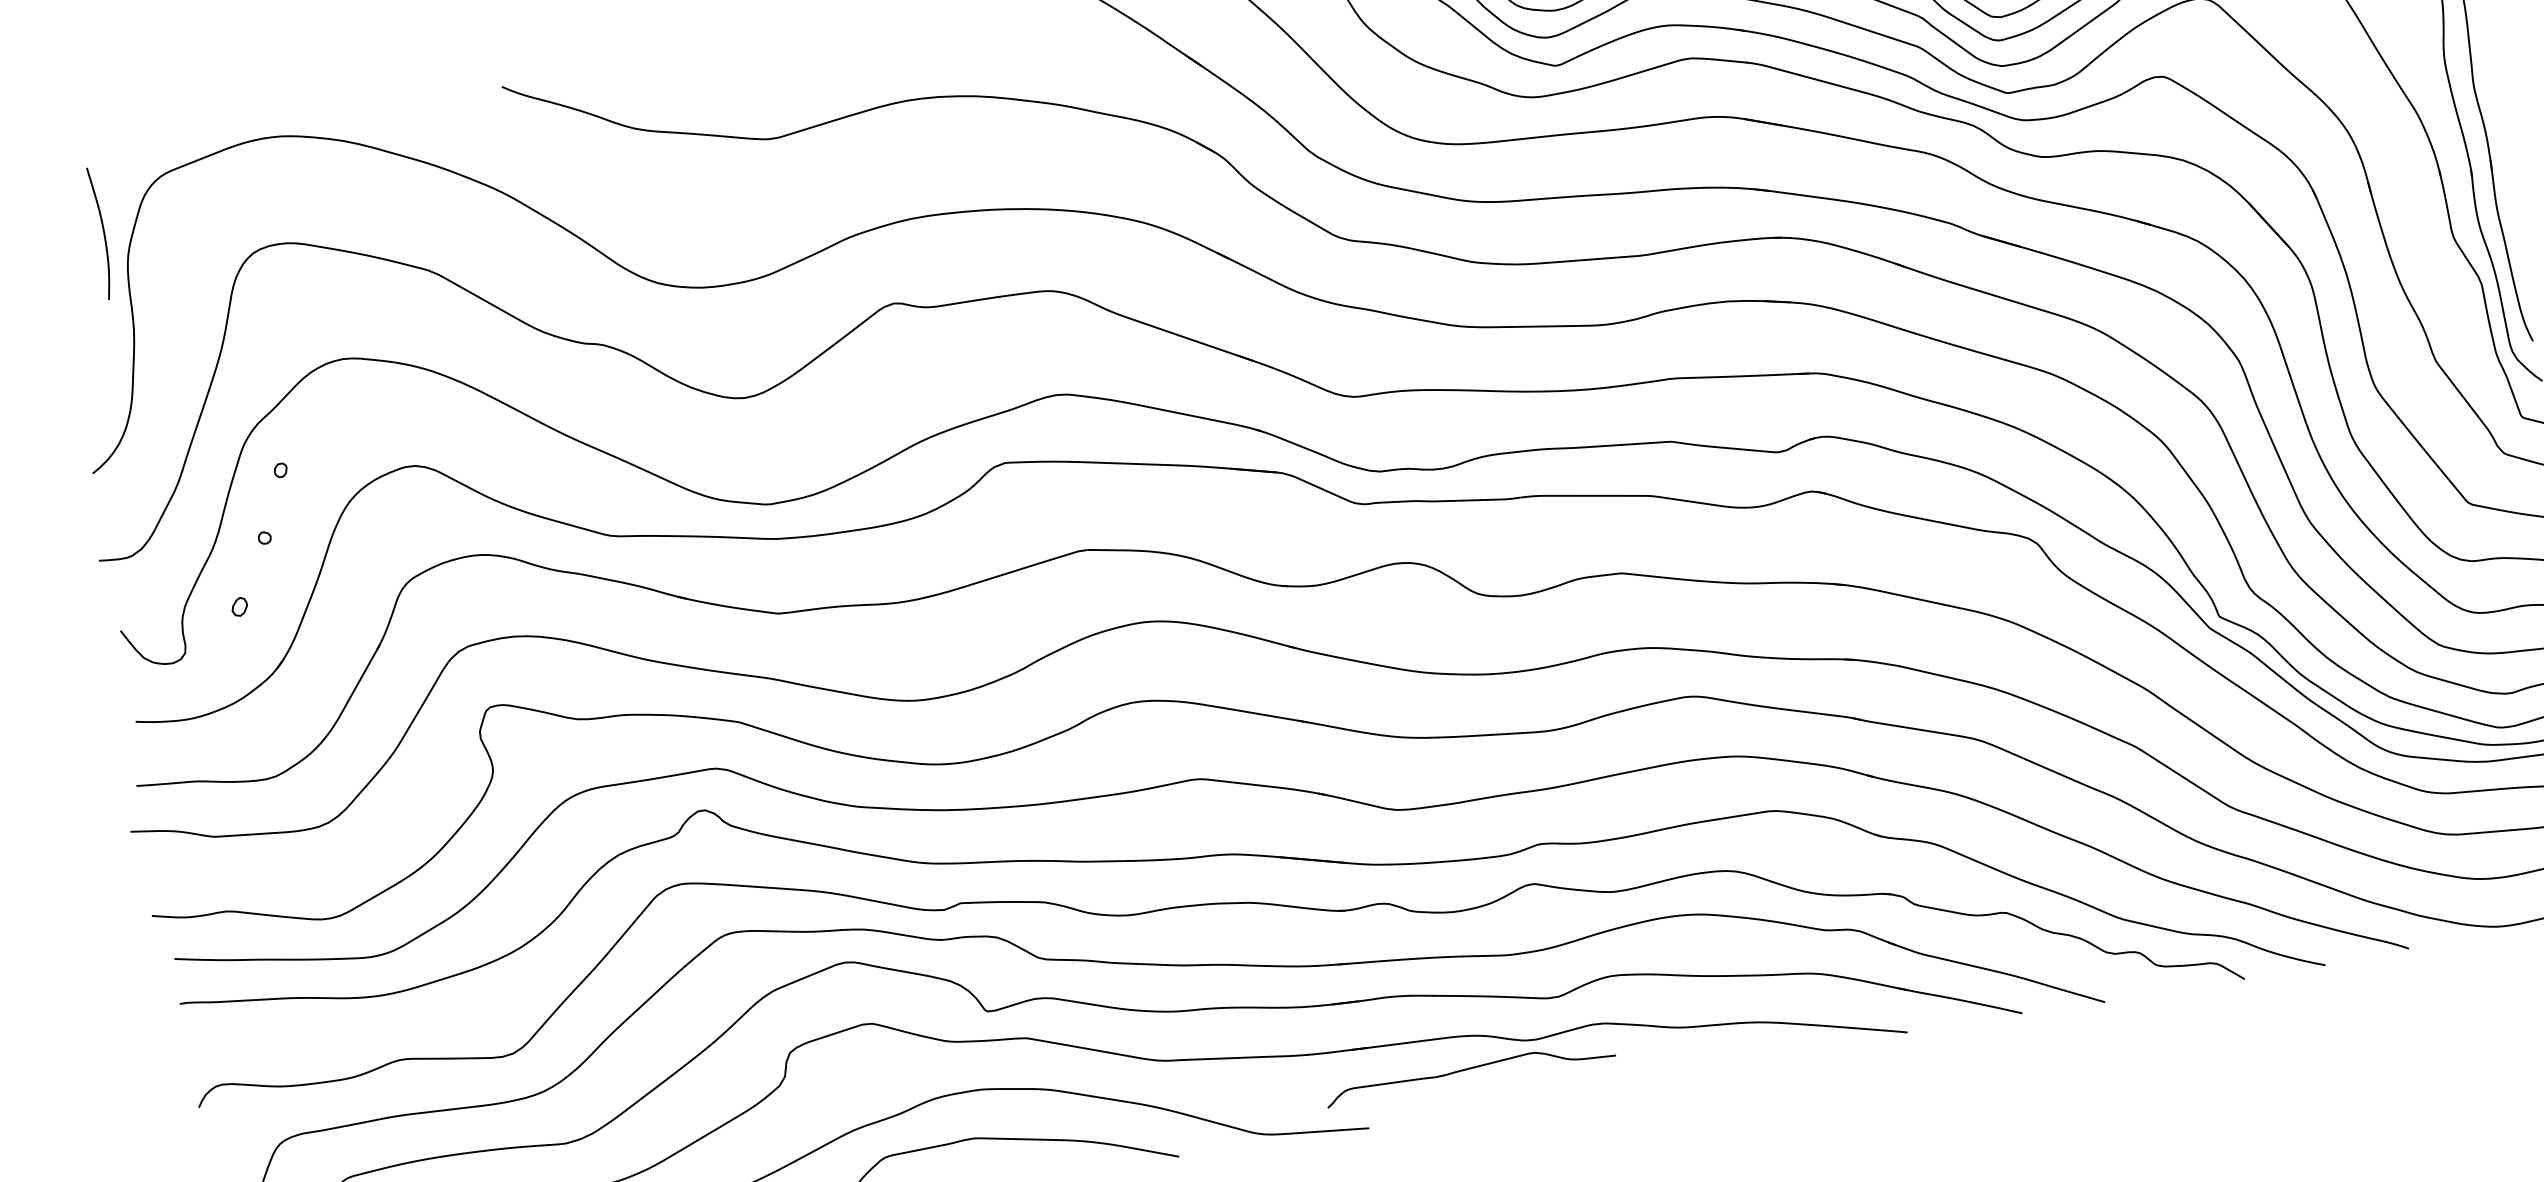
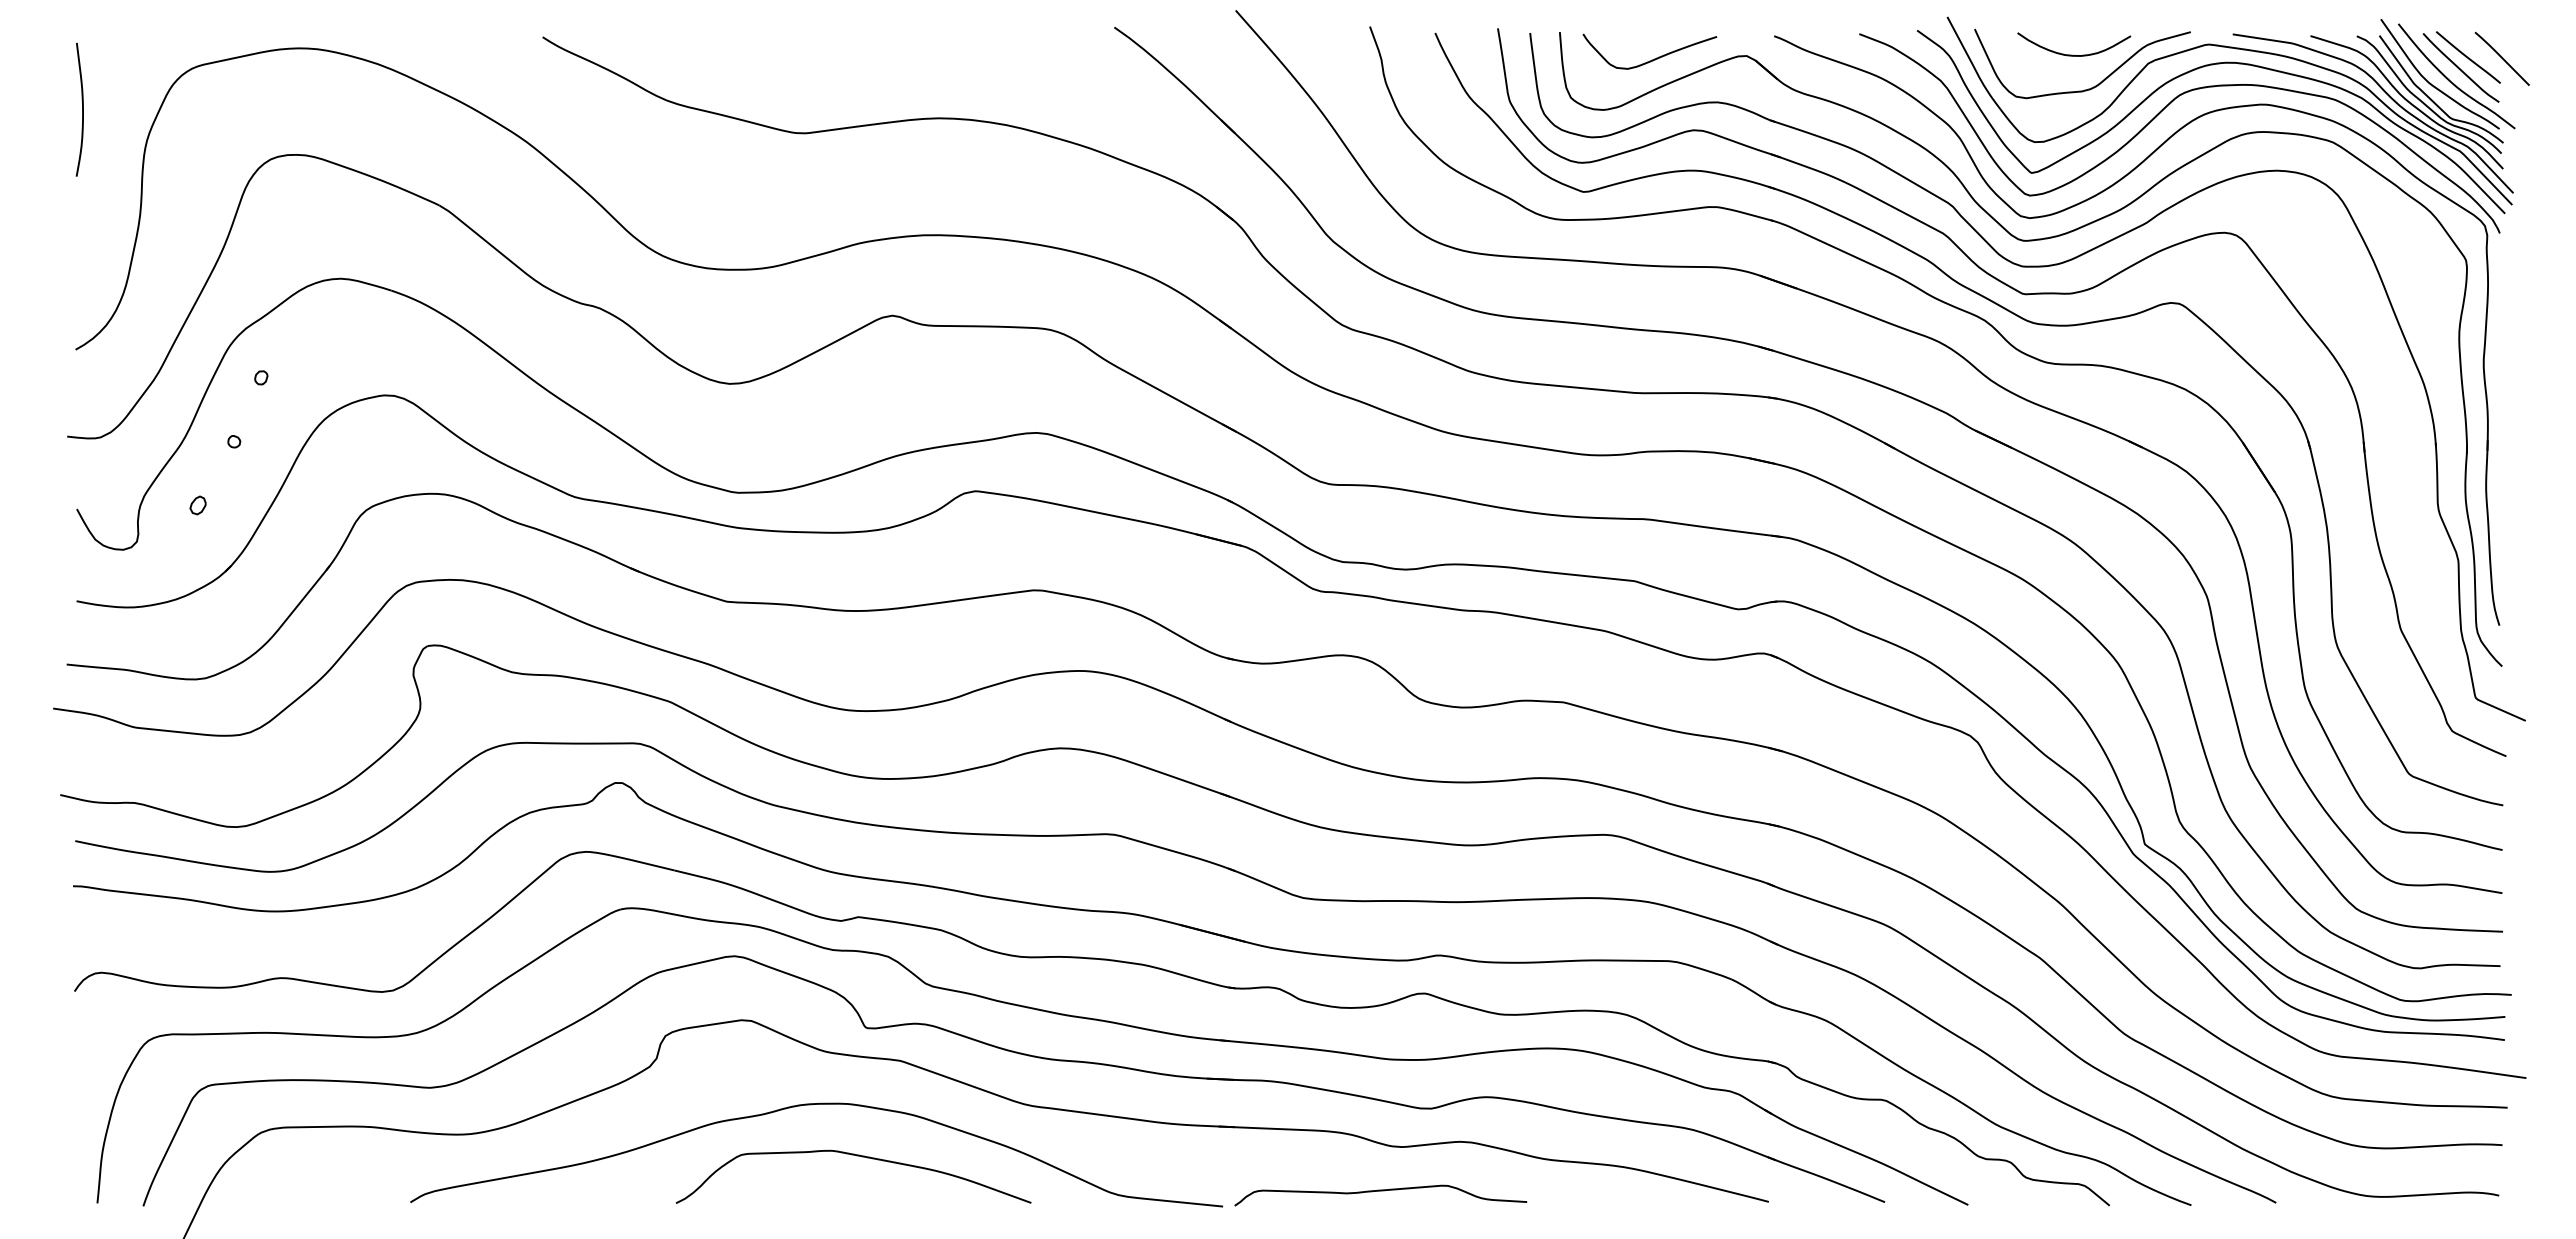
curve: (103, 232) -> (82, 109), moved
curve: (1469, 1069) -> (1380, 1191), moved

